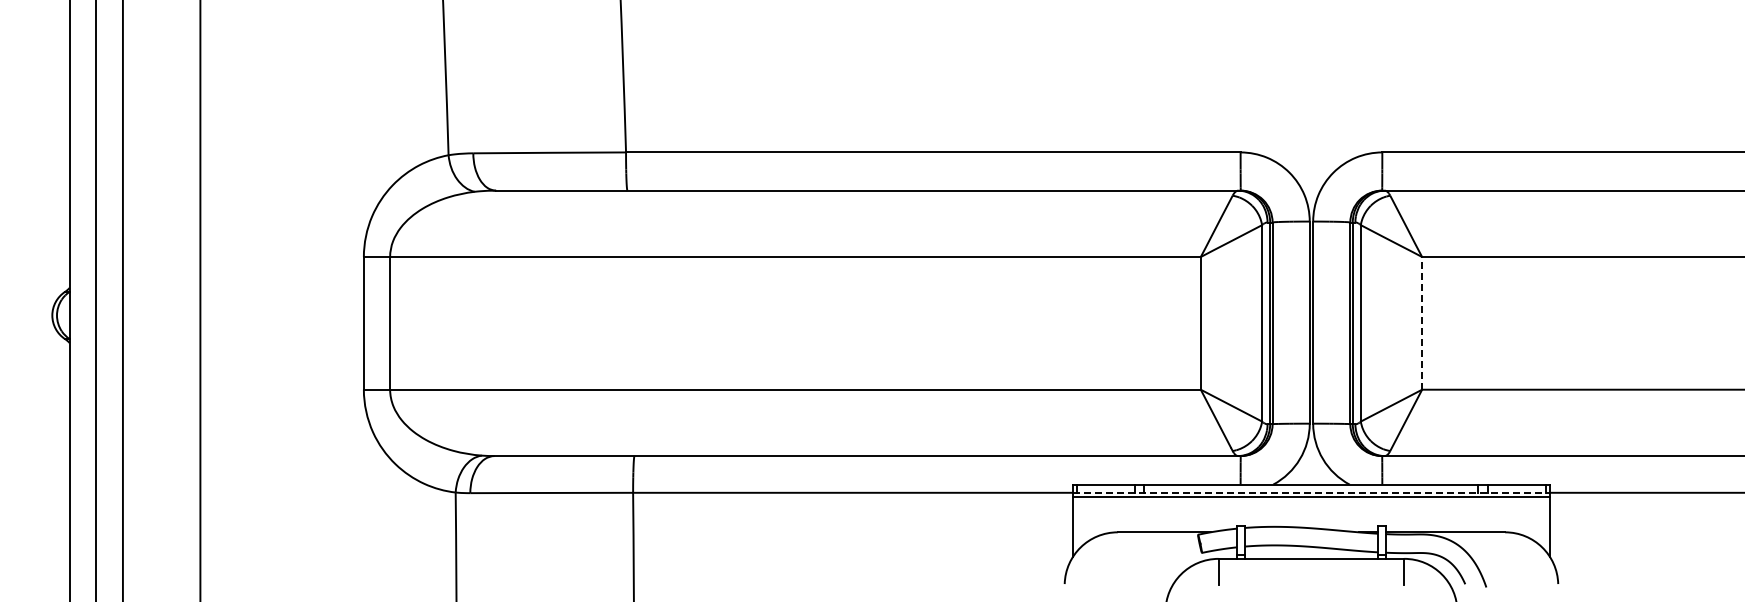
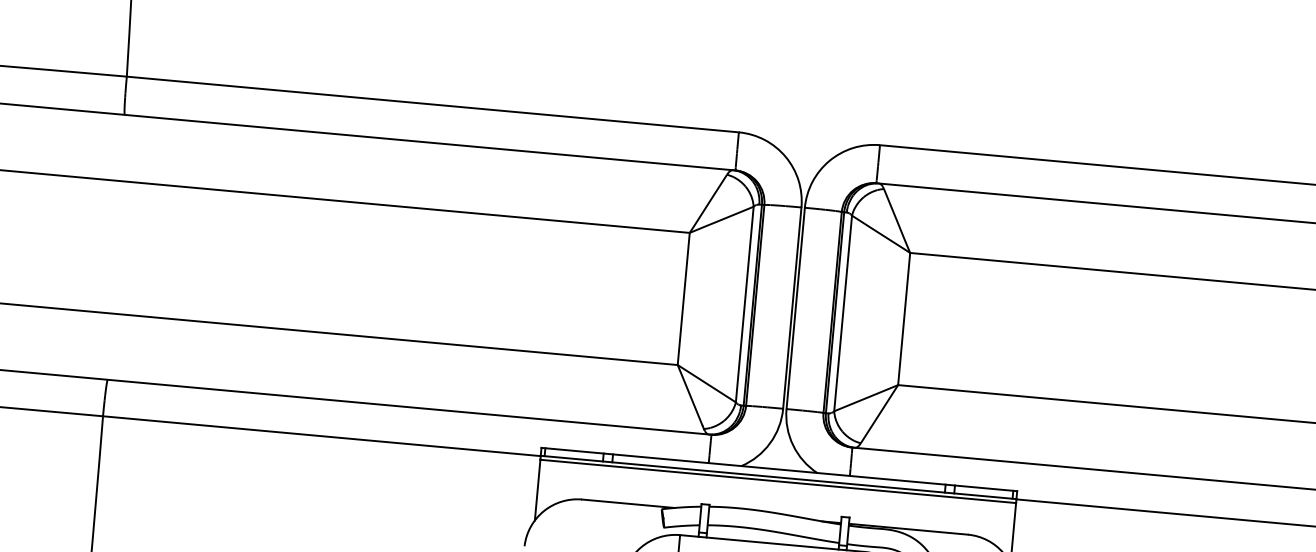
line: (1422, 322) -> (904, 318), dashed -> solid
line: (1311, 492) -> (778, 477), dashed -> solid

